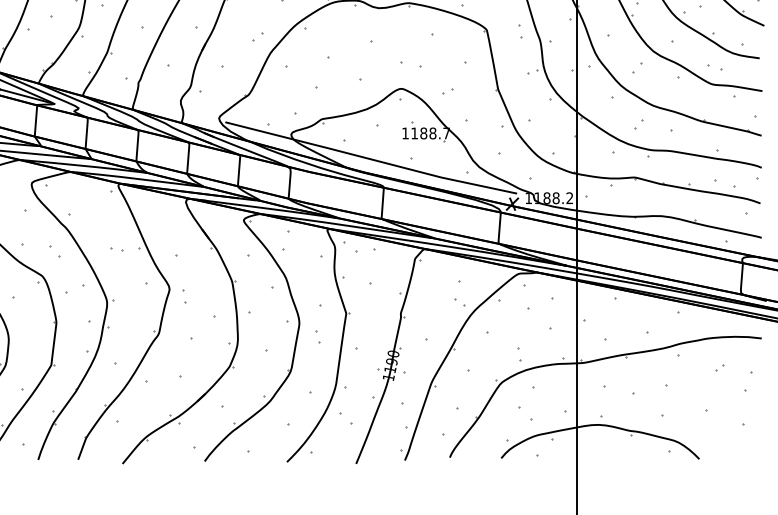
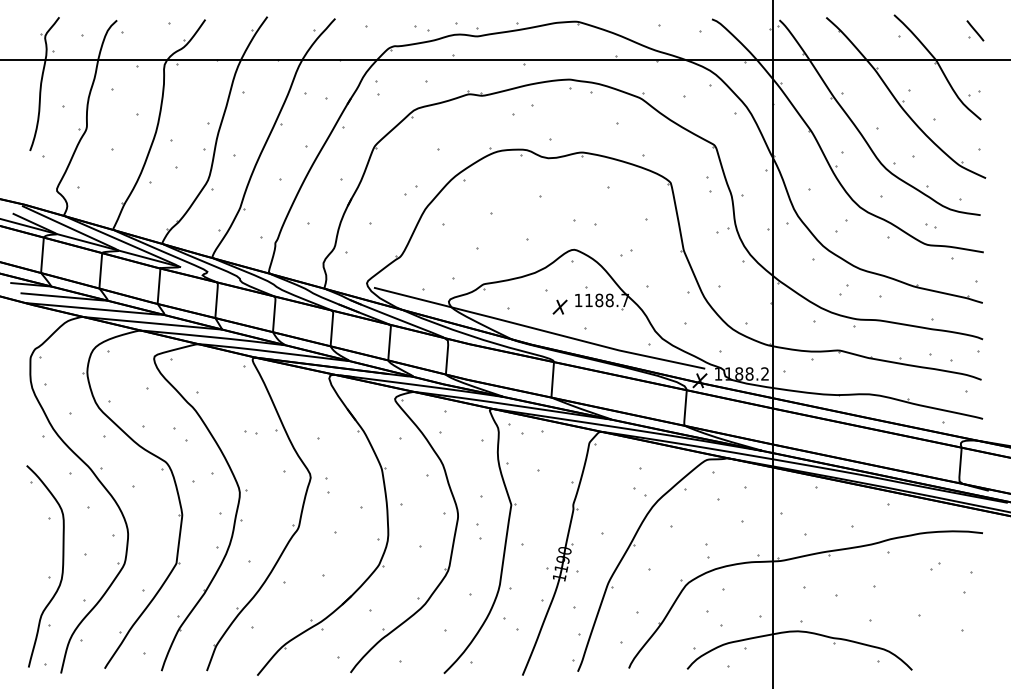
part: (715, 67) -> (930, 225), size x0.62
part: (388, 138) -> (559, 306), added

